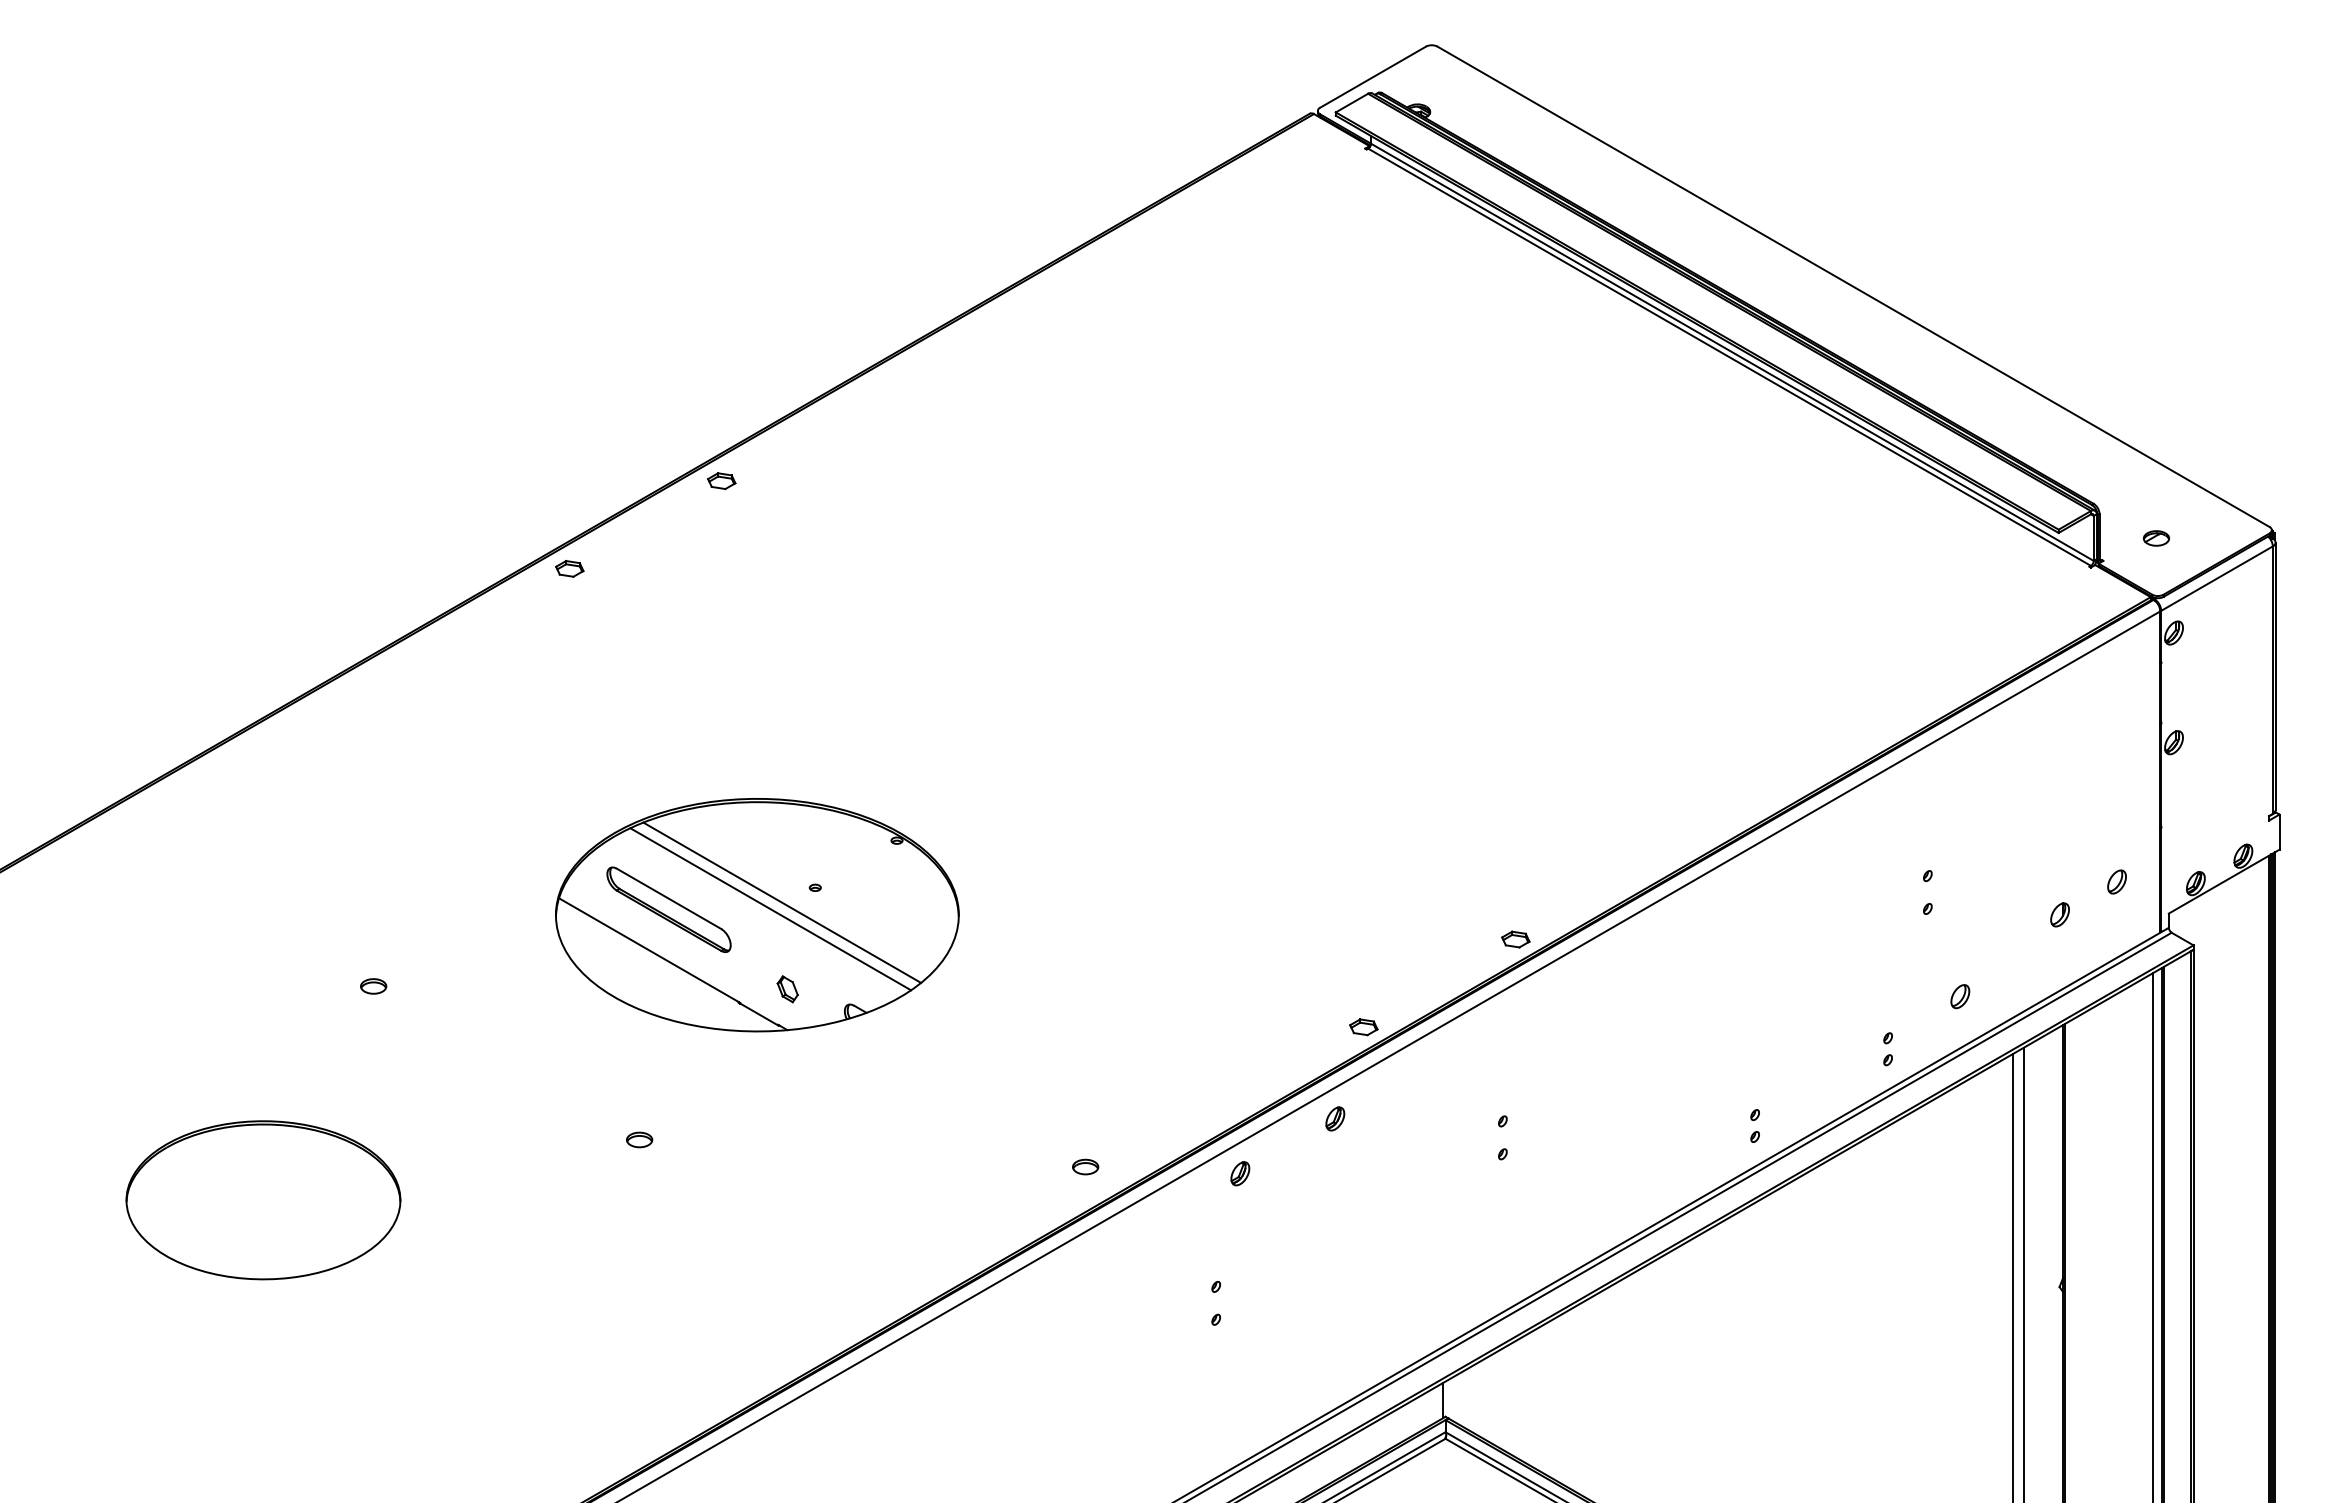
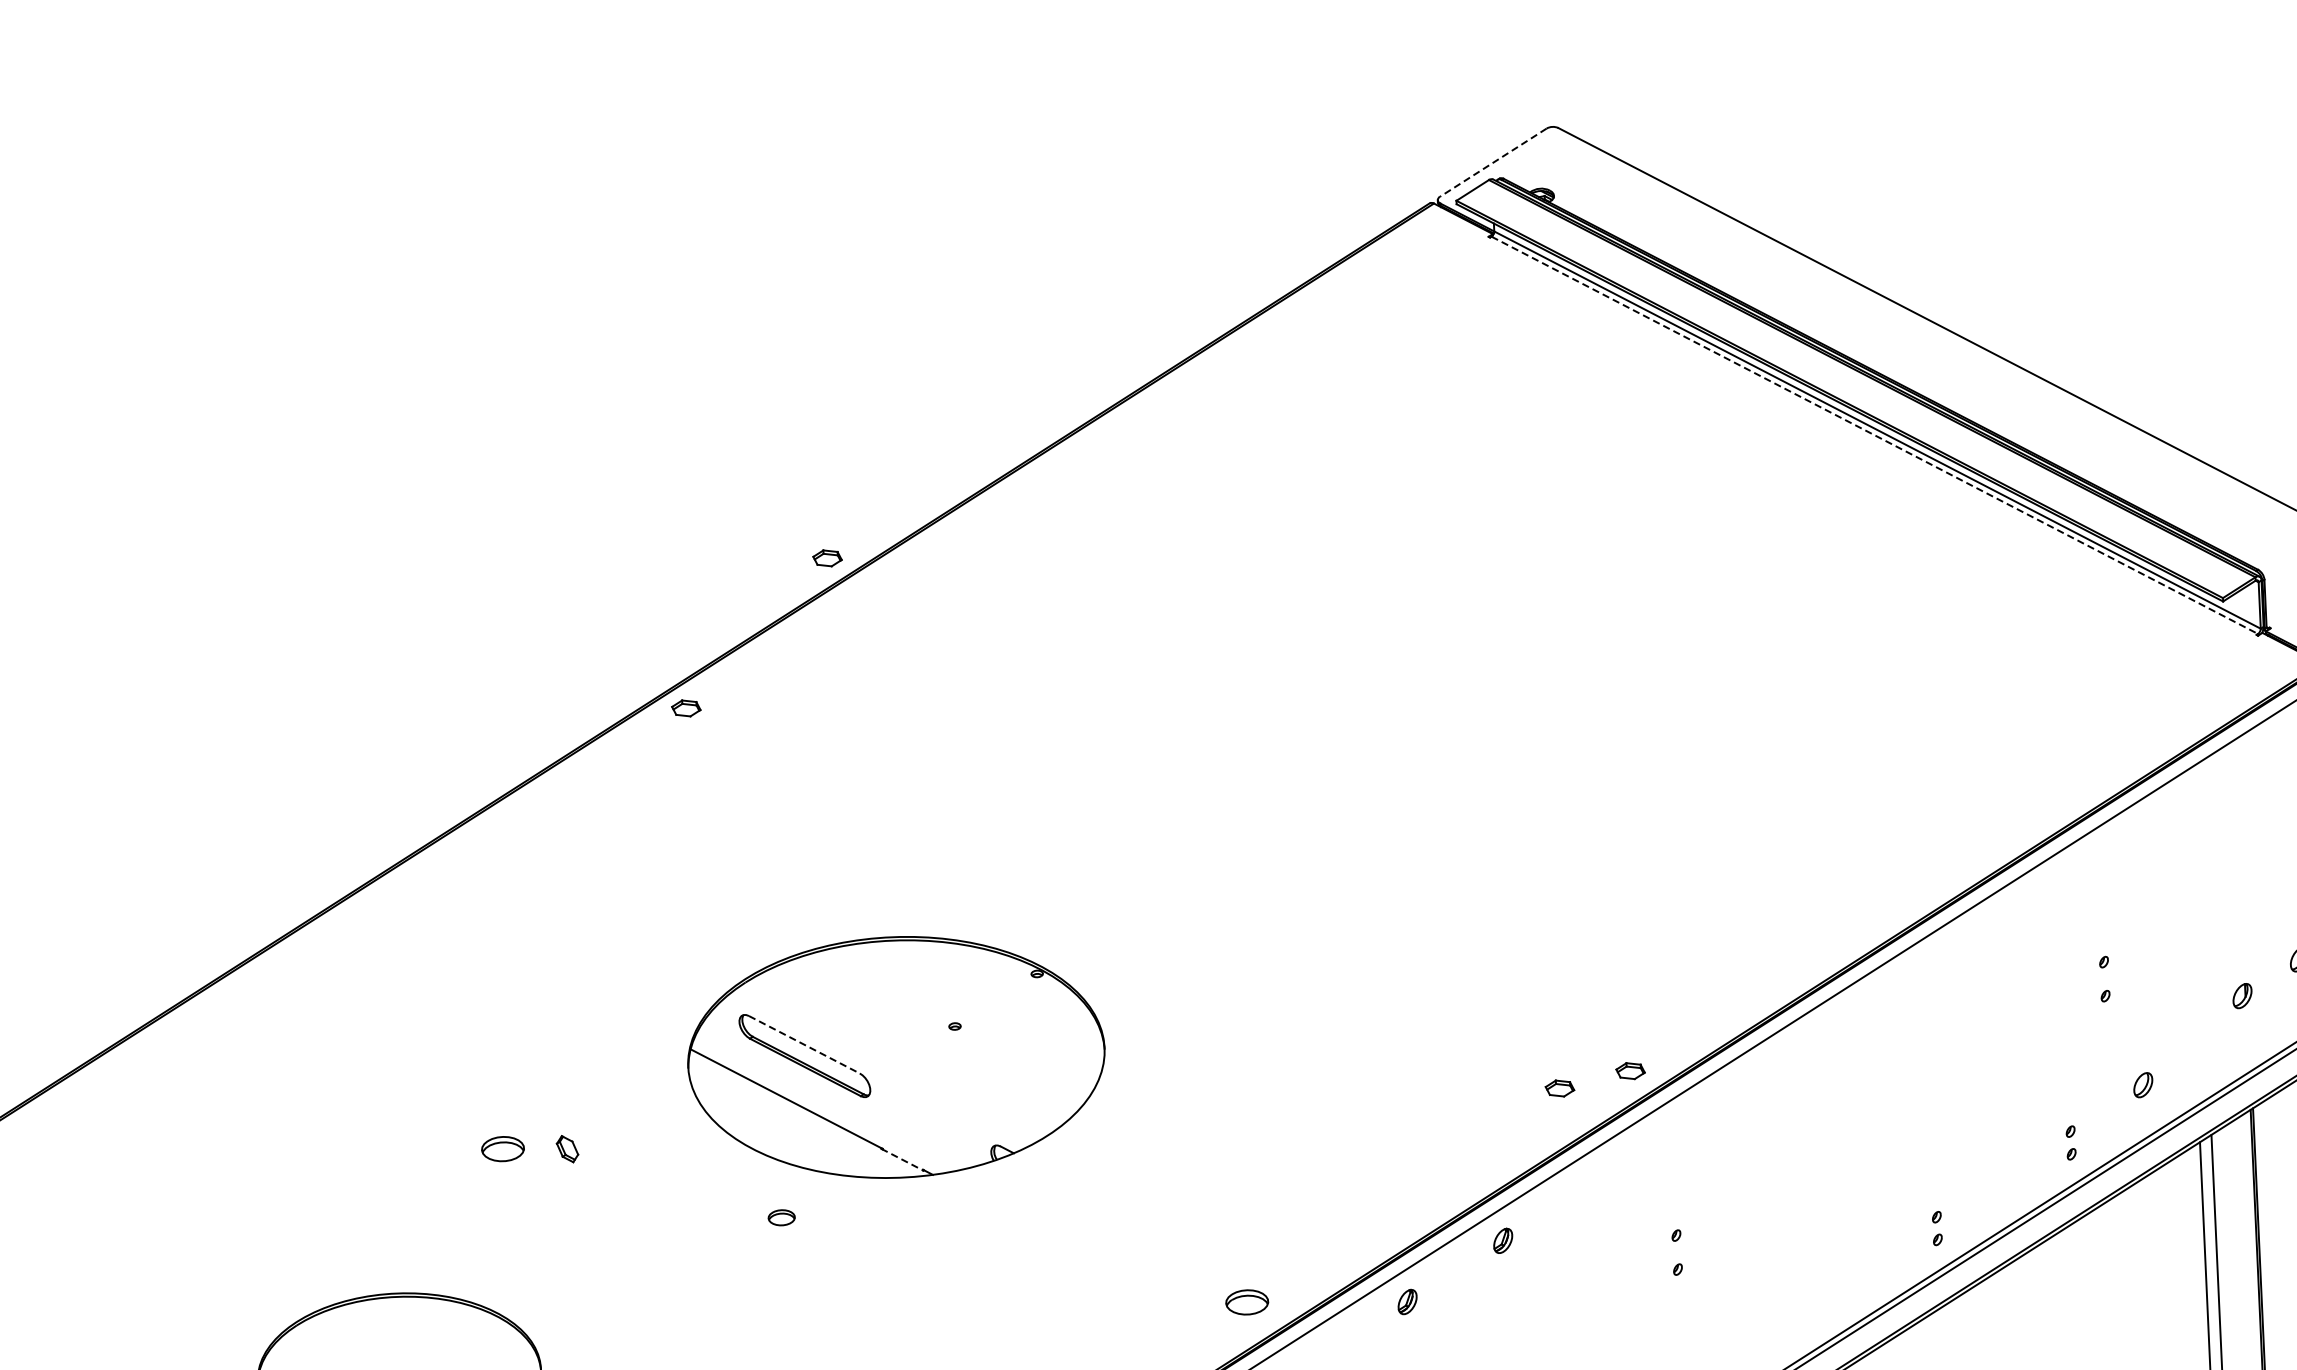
line: (1372, 77) -> (1492, 163), solid -> dashed
line: (1729, 357) -> (1874, 435), solid -> dashed
part: (721, 481) -> (827, 558), moved
line: (669, 899) -> (804, 1045), solid -> dashed
line: (782, 902) -> (921, 1043), removed
line: (770, 909) -> (909, 1050), removed
part: (1515, 939) -> (1630, 1071), moved
part: (373, 986) -> (503, 1149), size x1.6
part: (787, 989) -> (567, 1149), moved
line: (759, 1014) -> (903, 1160), solid -> dashed
part: (1363, 1027) -> (1559, 1088), moved
part: (639, 1139) -> (781, 1217), moved
part: (1085, 1166) -> (1247, 1301), size x1.6

